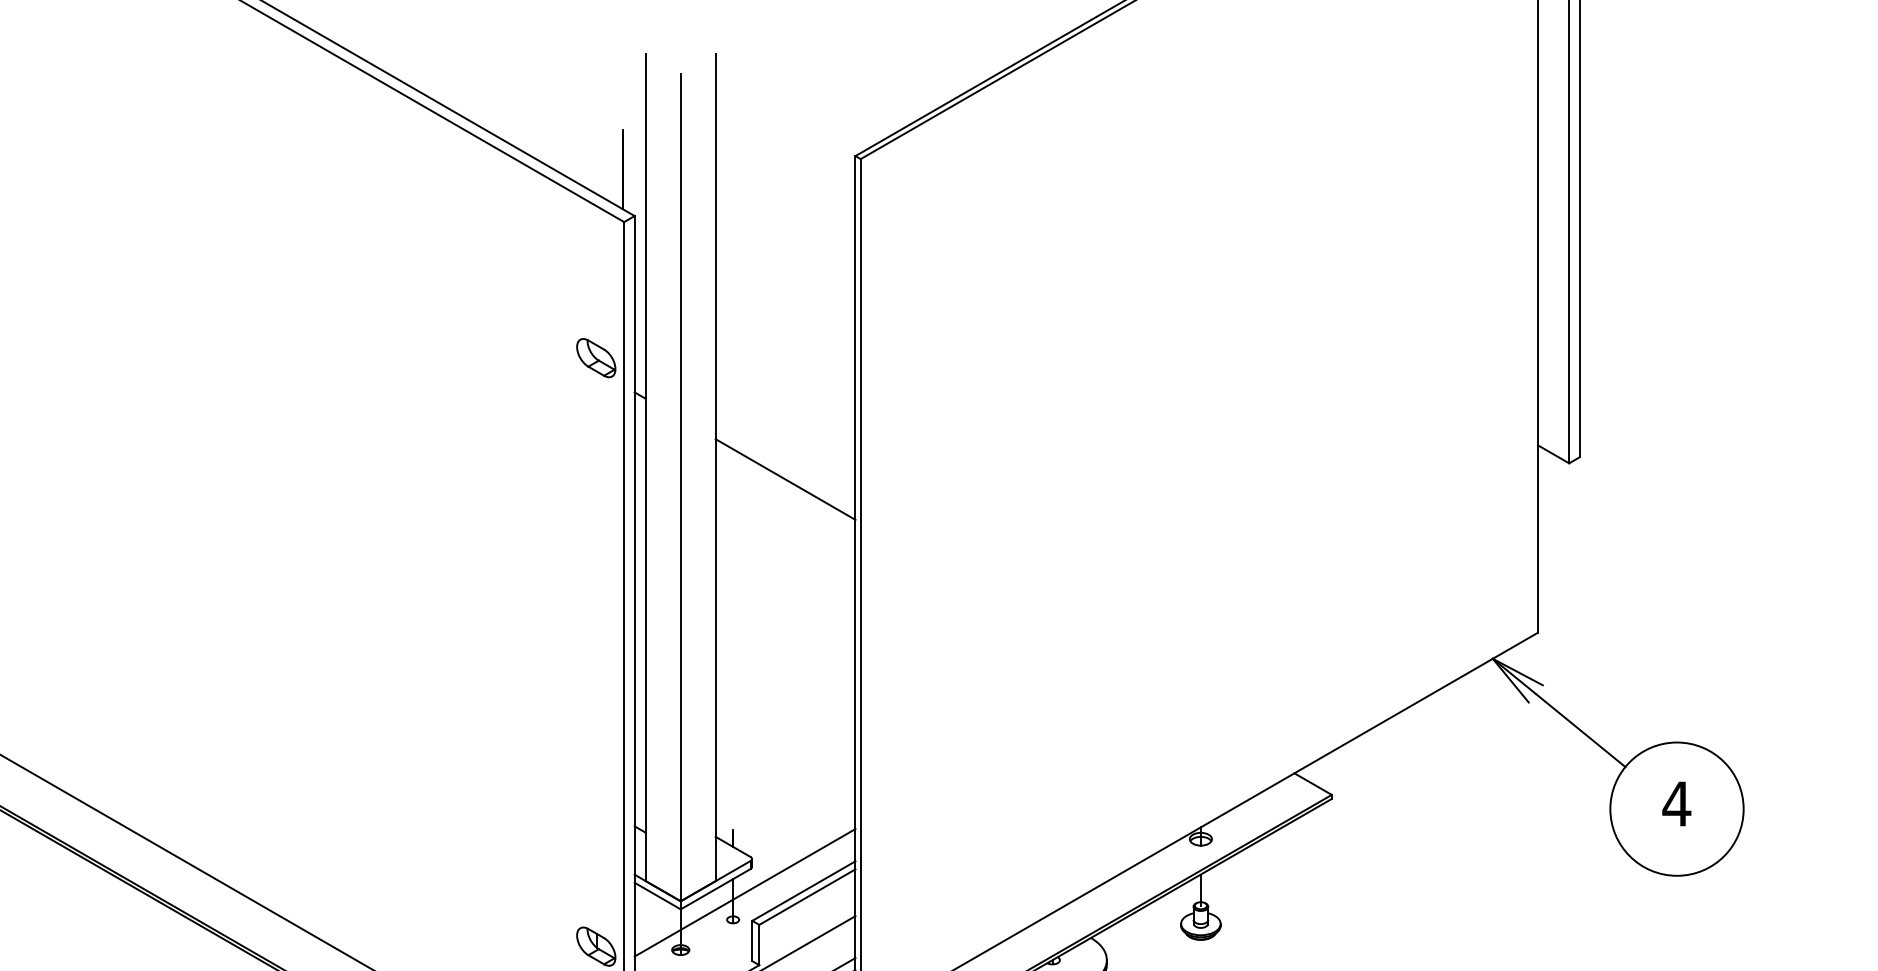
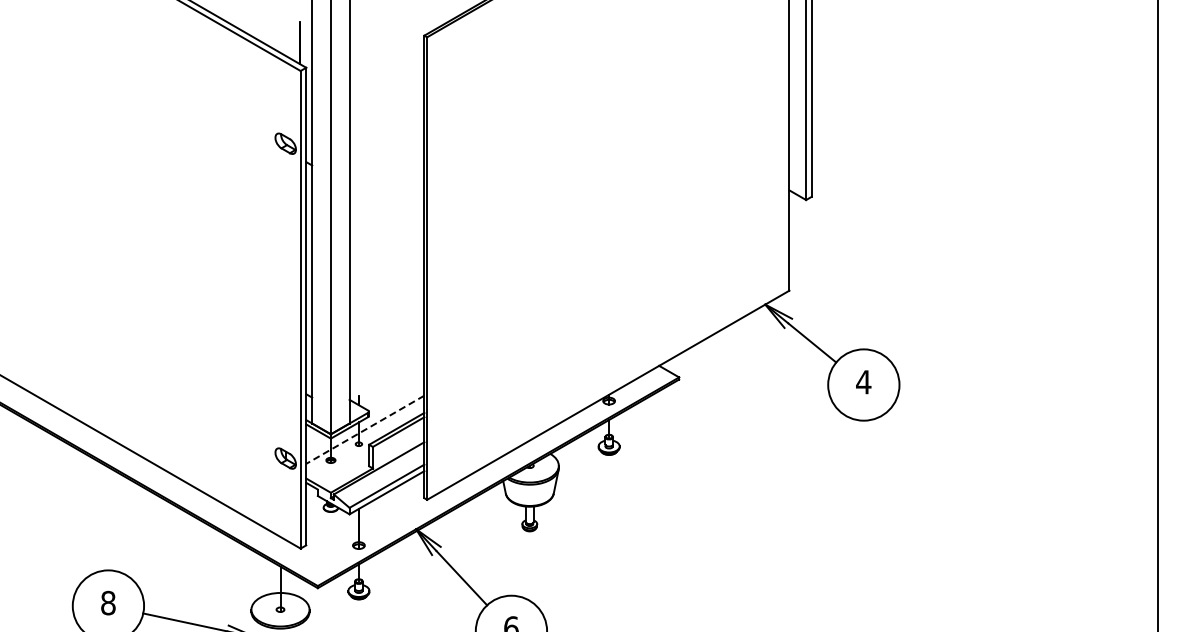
line: (784, 479) -> (386, 208), removed
line: (743, 894) -> (364, 430), solid -> dashed

